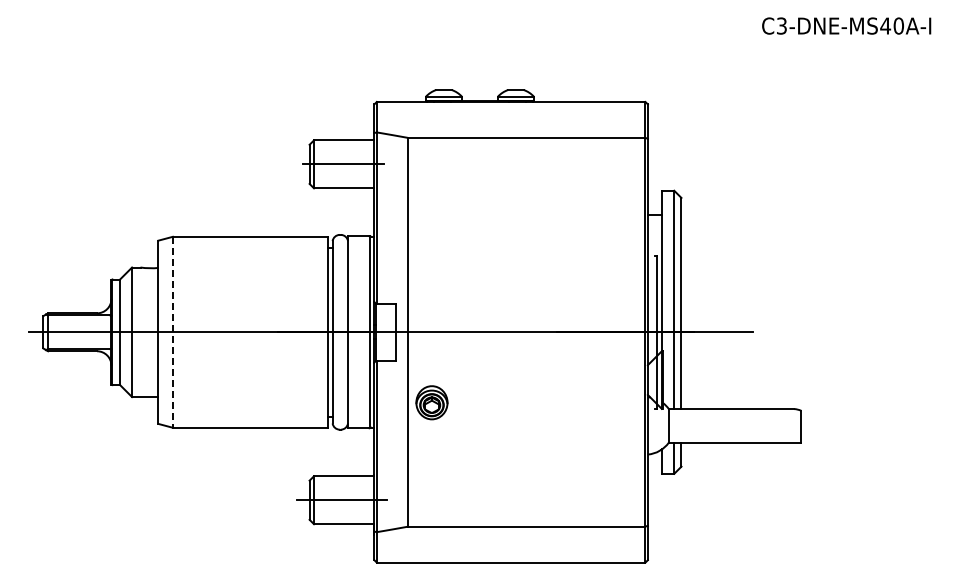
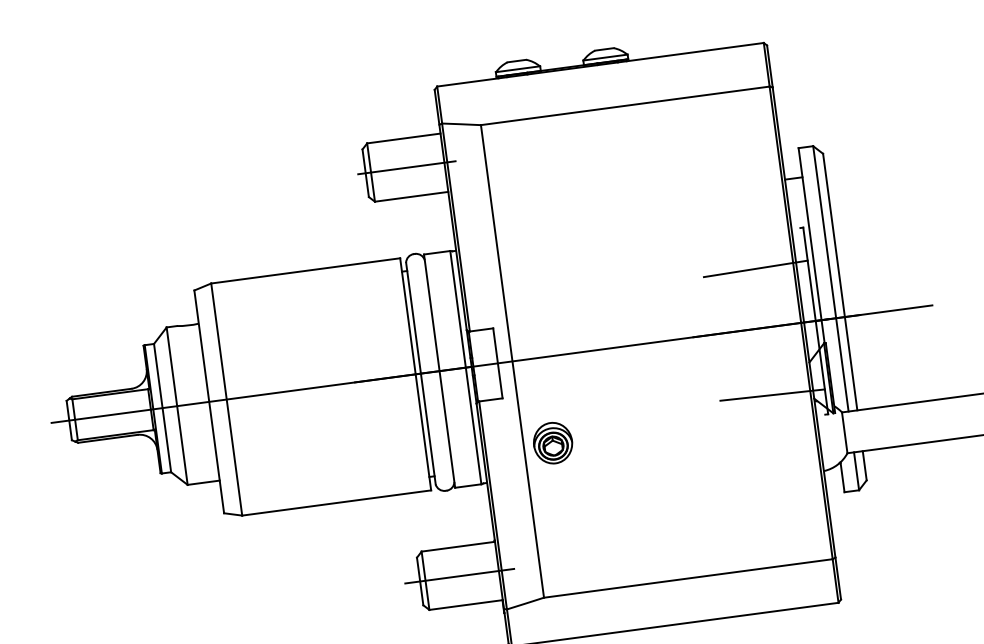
line: (614, 283) -> (755, 268), added
line: (172, 332) -> (226, 399), dashed -> solid
line: (614, 387) -> (772, 395), added

